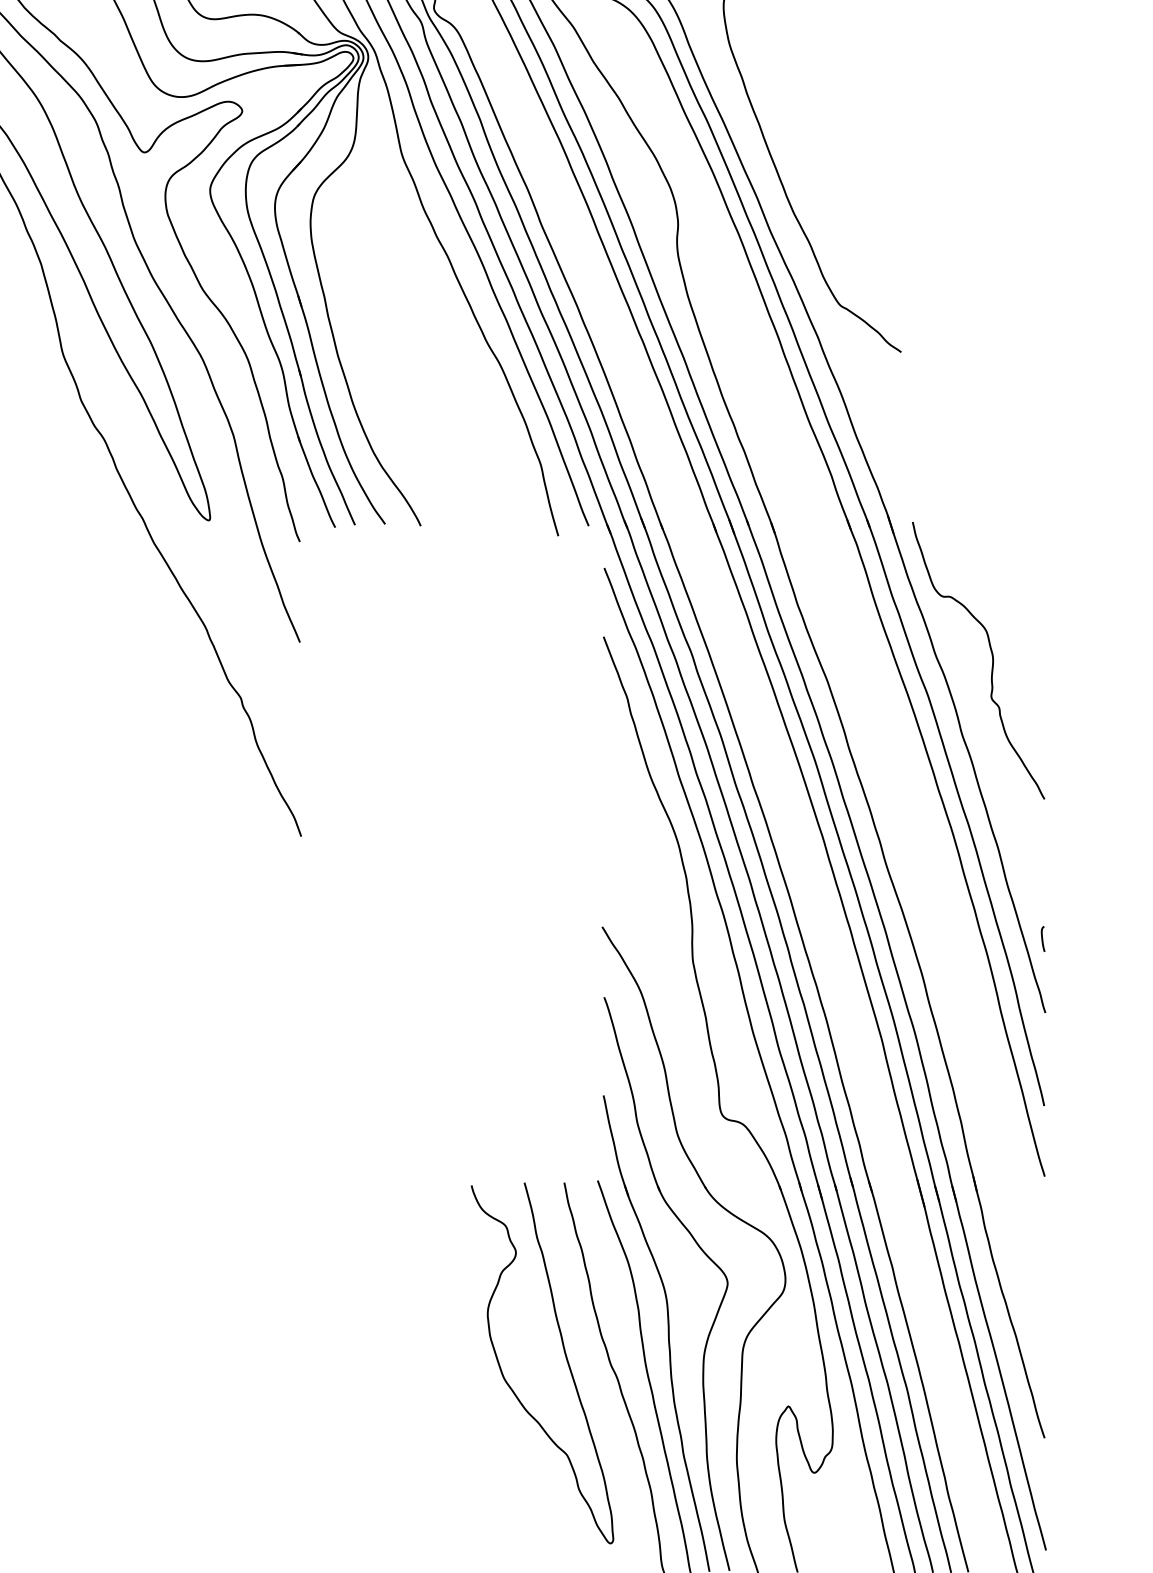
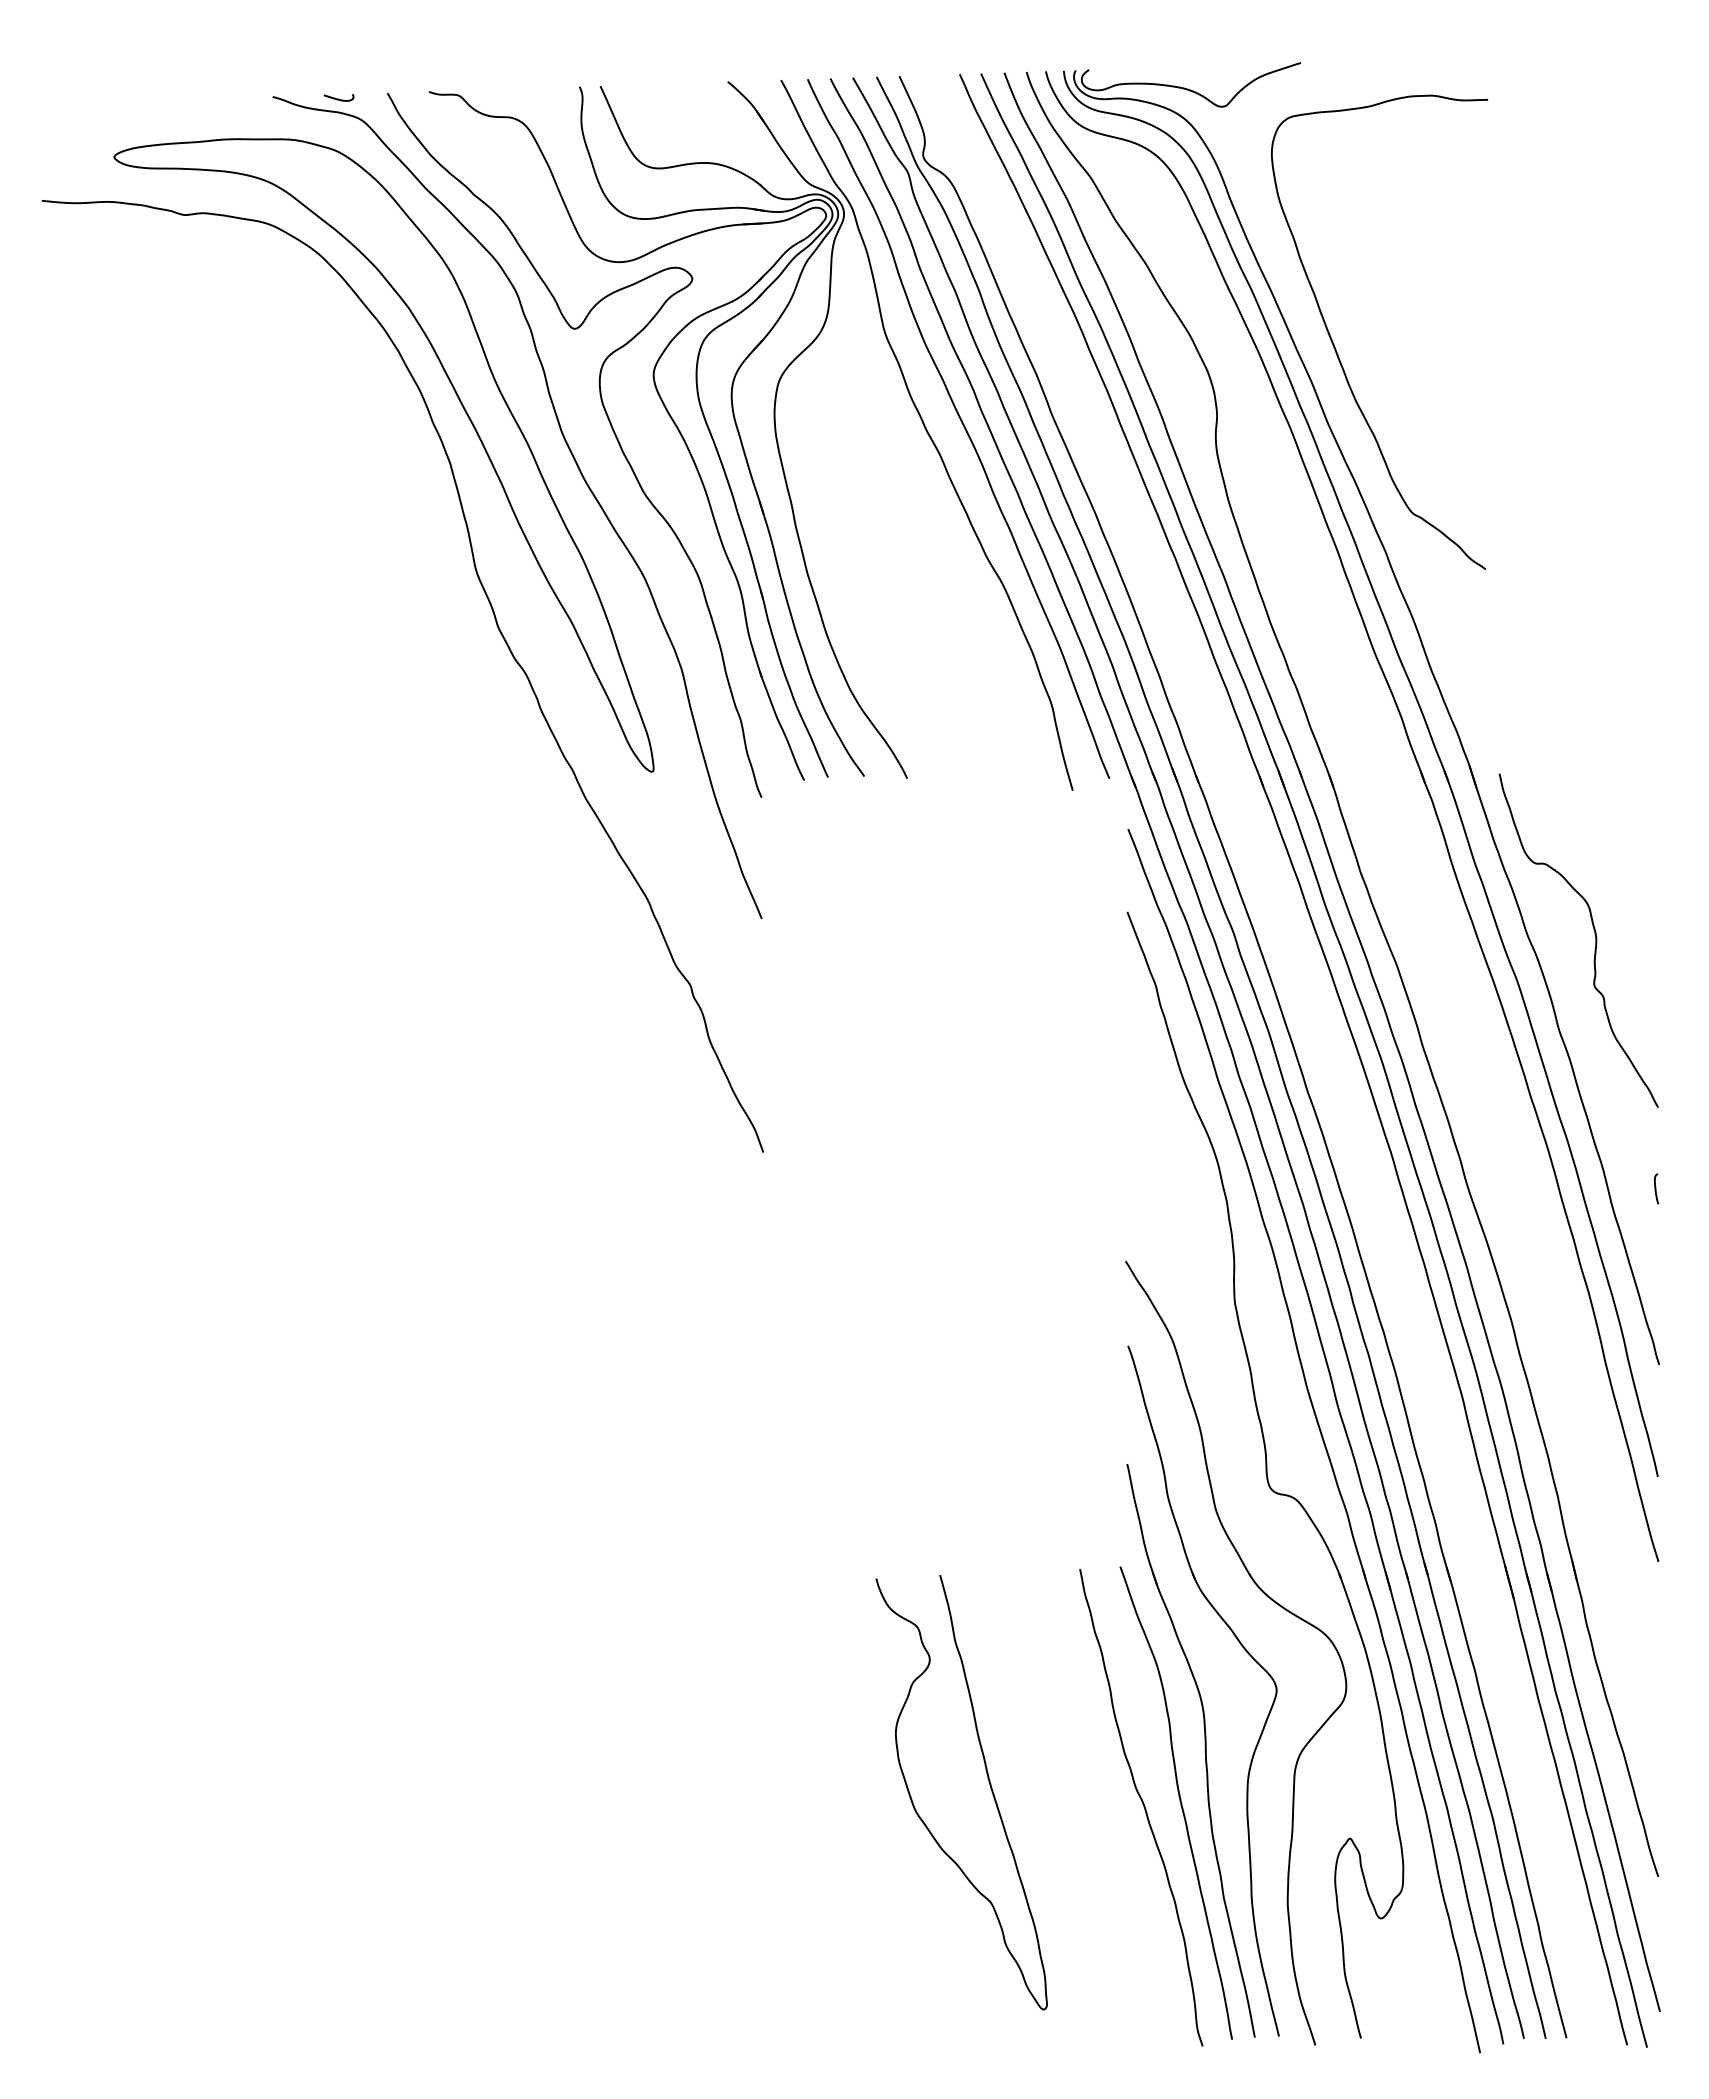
curve: (1043, 938) -> (1656, 1188), moved
curve: (564, 1354) -> (988, 1782), moved

